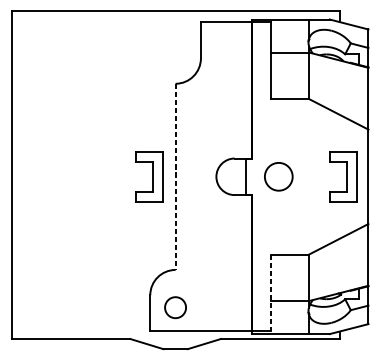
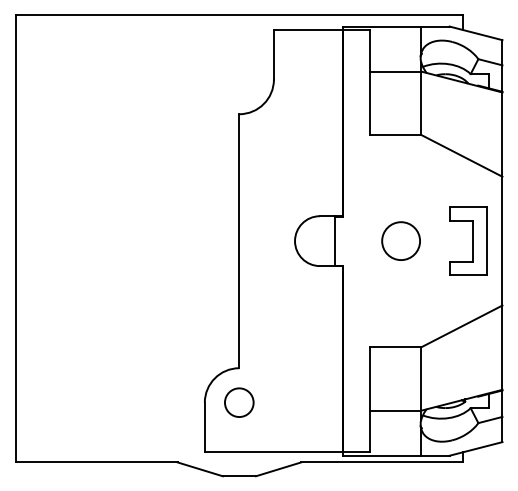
part: (149, 176) -> (203, 240), removed
circle: (278, 176) -> (400, 240), moved
line: (175, 177) -> (239, 241), dashed -> solid
line: (270, 293) -> (369, 400), dashed -> solid
circle: (175, 307) -> (239, 402), moved

